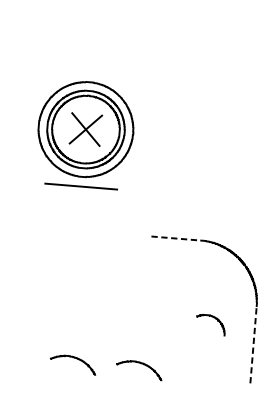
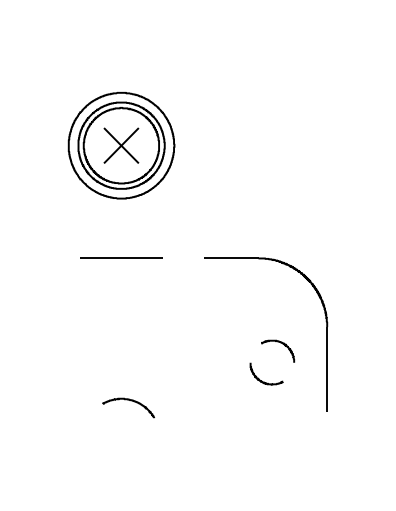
line: (81, 185) -> (121, 257), moved
line: (176, 238) -> (231, 258), dashed -> solid
line: (253, 344) -> (327, 369), dashed -> solid
curve: (194, 349) -> (262, 380), added
curve: (141, 364) -> (204, 401), removed

